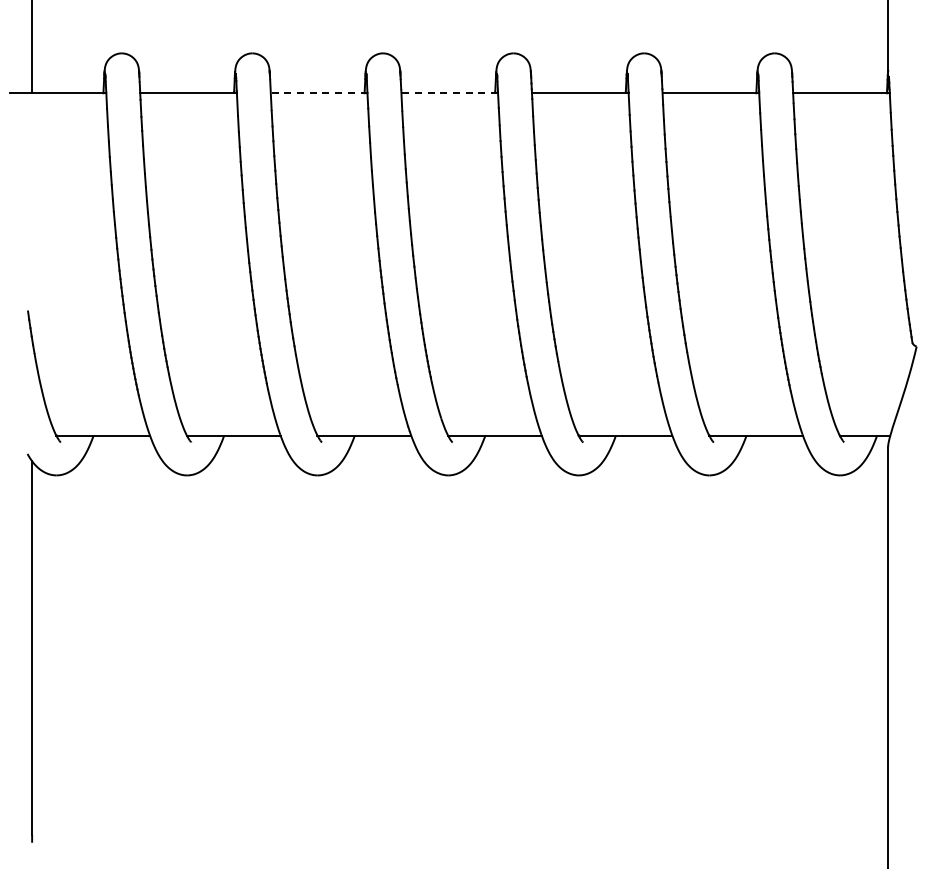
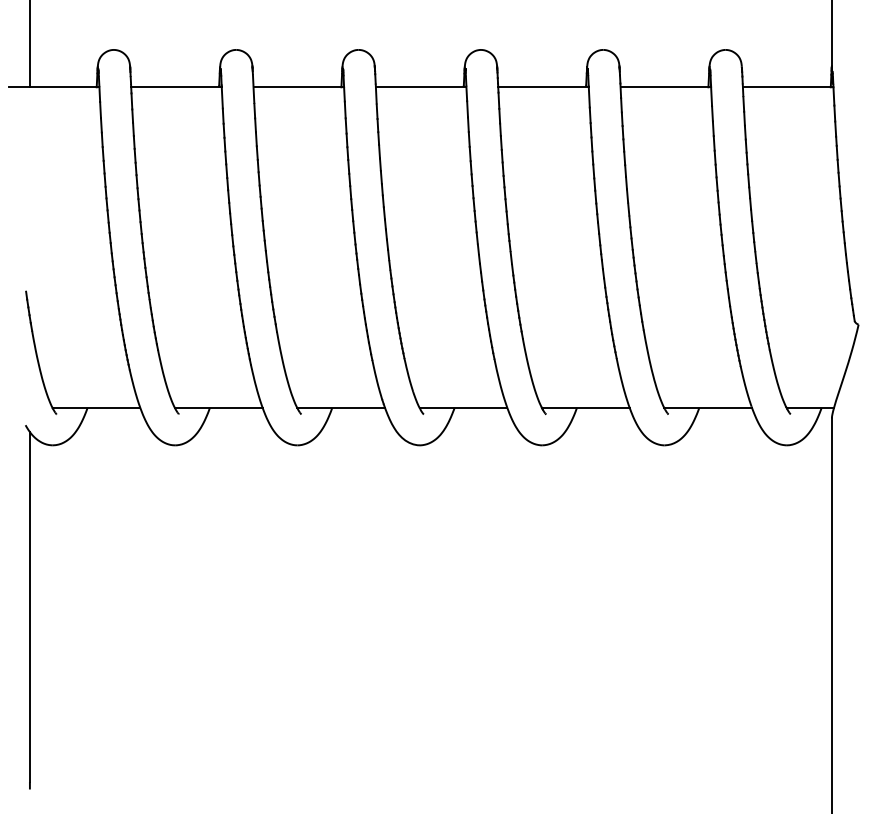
line: (318, 93) -> (298, 87), dashed -> solid
line: (449, 93) -> (420, 87), dashed -> solid

